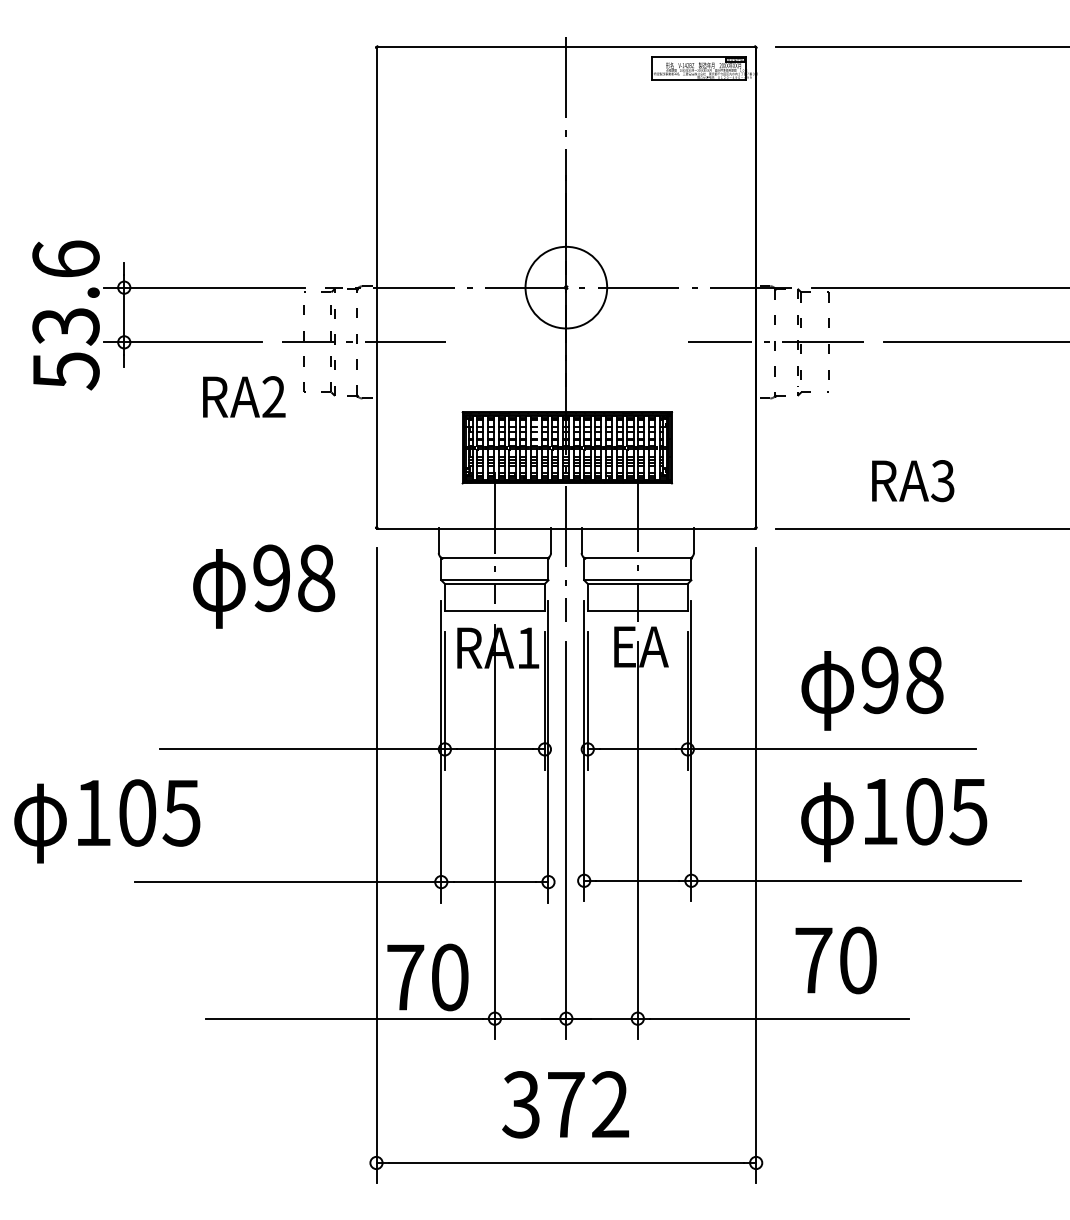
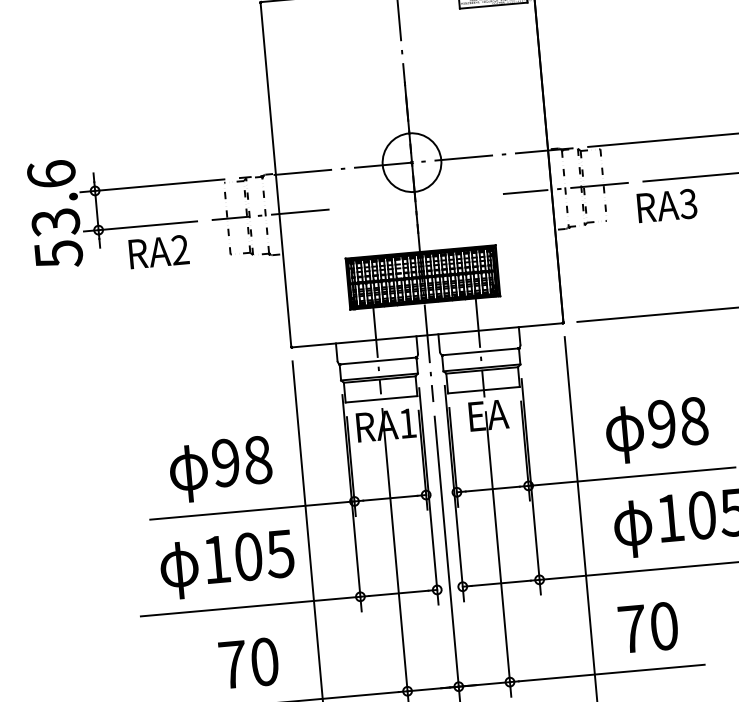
text: (244, 396) -> (159, 251), moved
text: (913, 481) -> (667, 206), moved
text: (264, 586) -> (221, 469), moved
text: (107, 821) -> (227, 564), moved
text: (427, 977) -> (248, 663), moved

